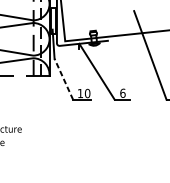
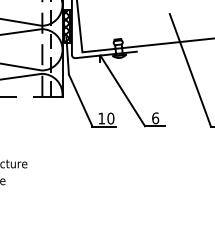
hatch: (52, 20) -> (66, 25), added
line: (63, 79) -> (80, 100), dashed -> solid

